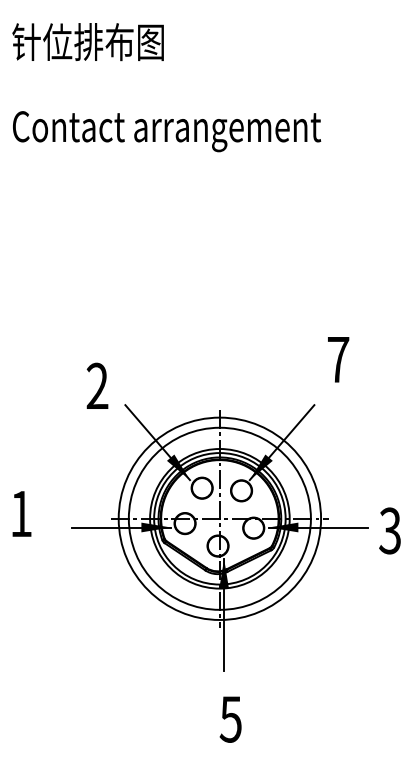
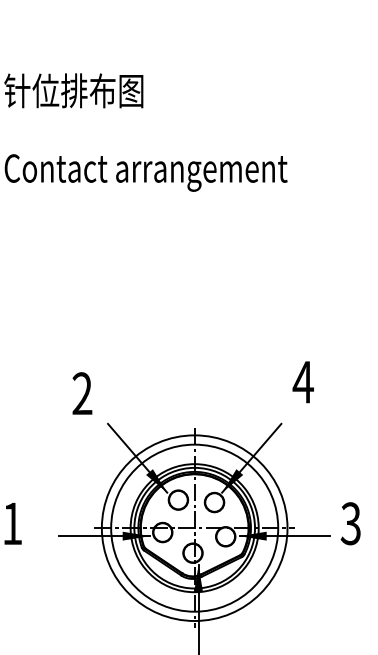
text: (337, 359) -> (302, 382), 7 -> 4
text: (97, 385) -> (82, 393), moved
text: (389, 530) -> (350, 523), moved

